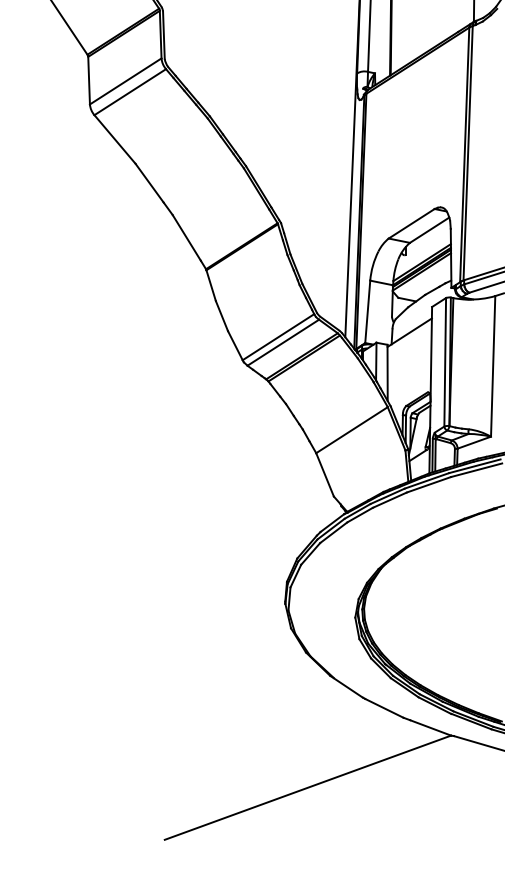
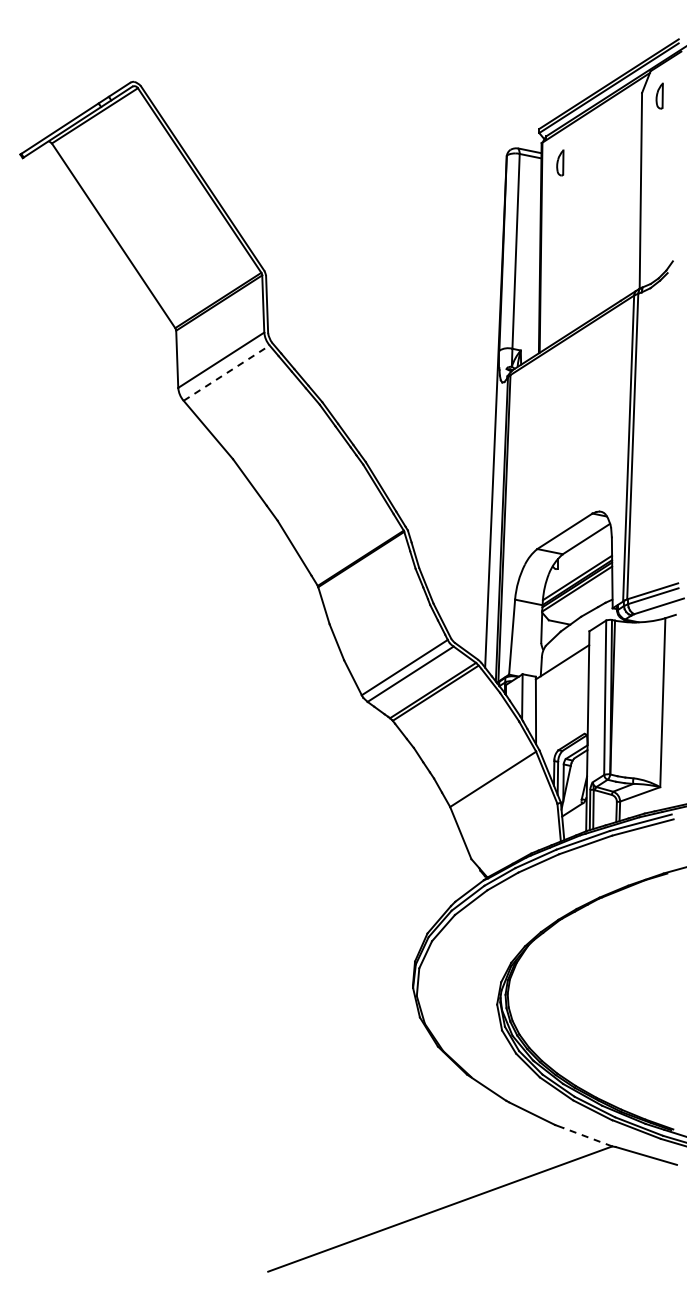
line: (130, 91) -> (227, 372), solid -> dashed
line: (430, 728) -> (587, 1137), solid -> dashed

